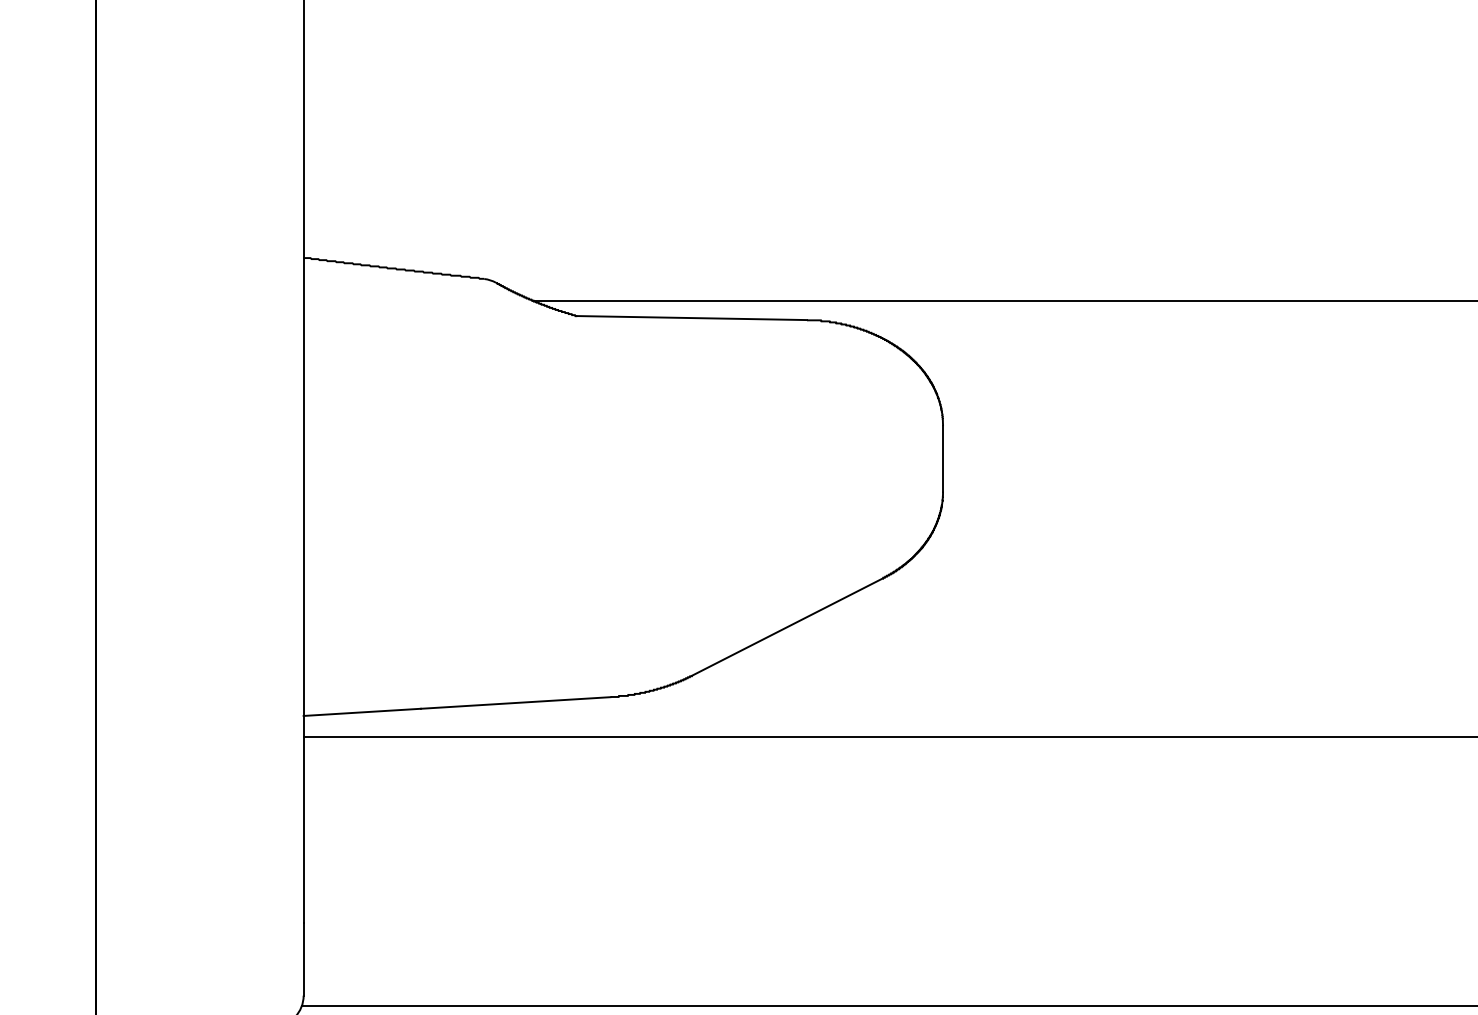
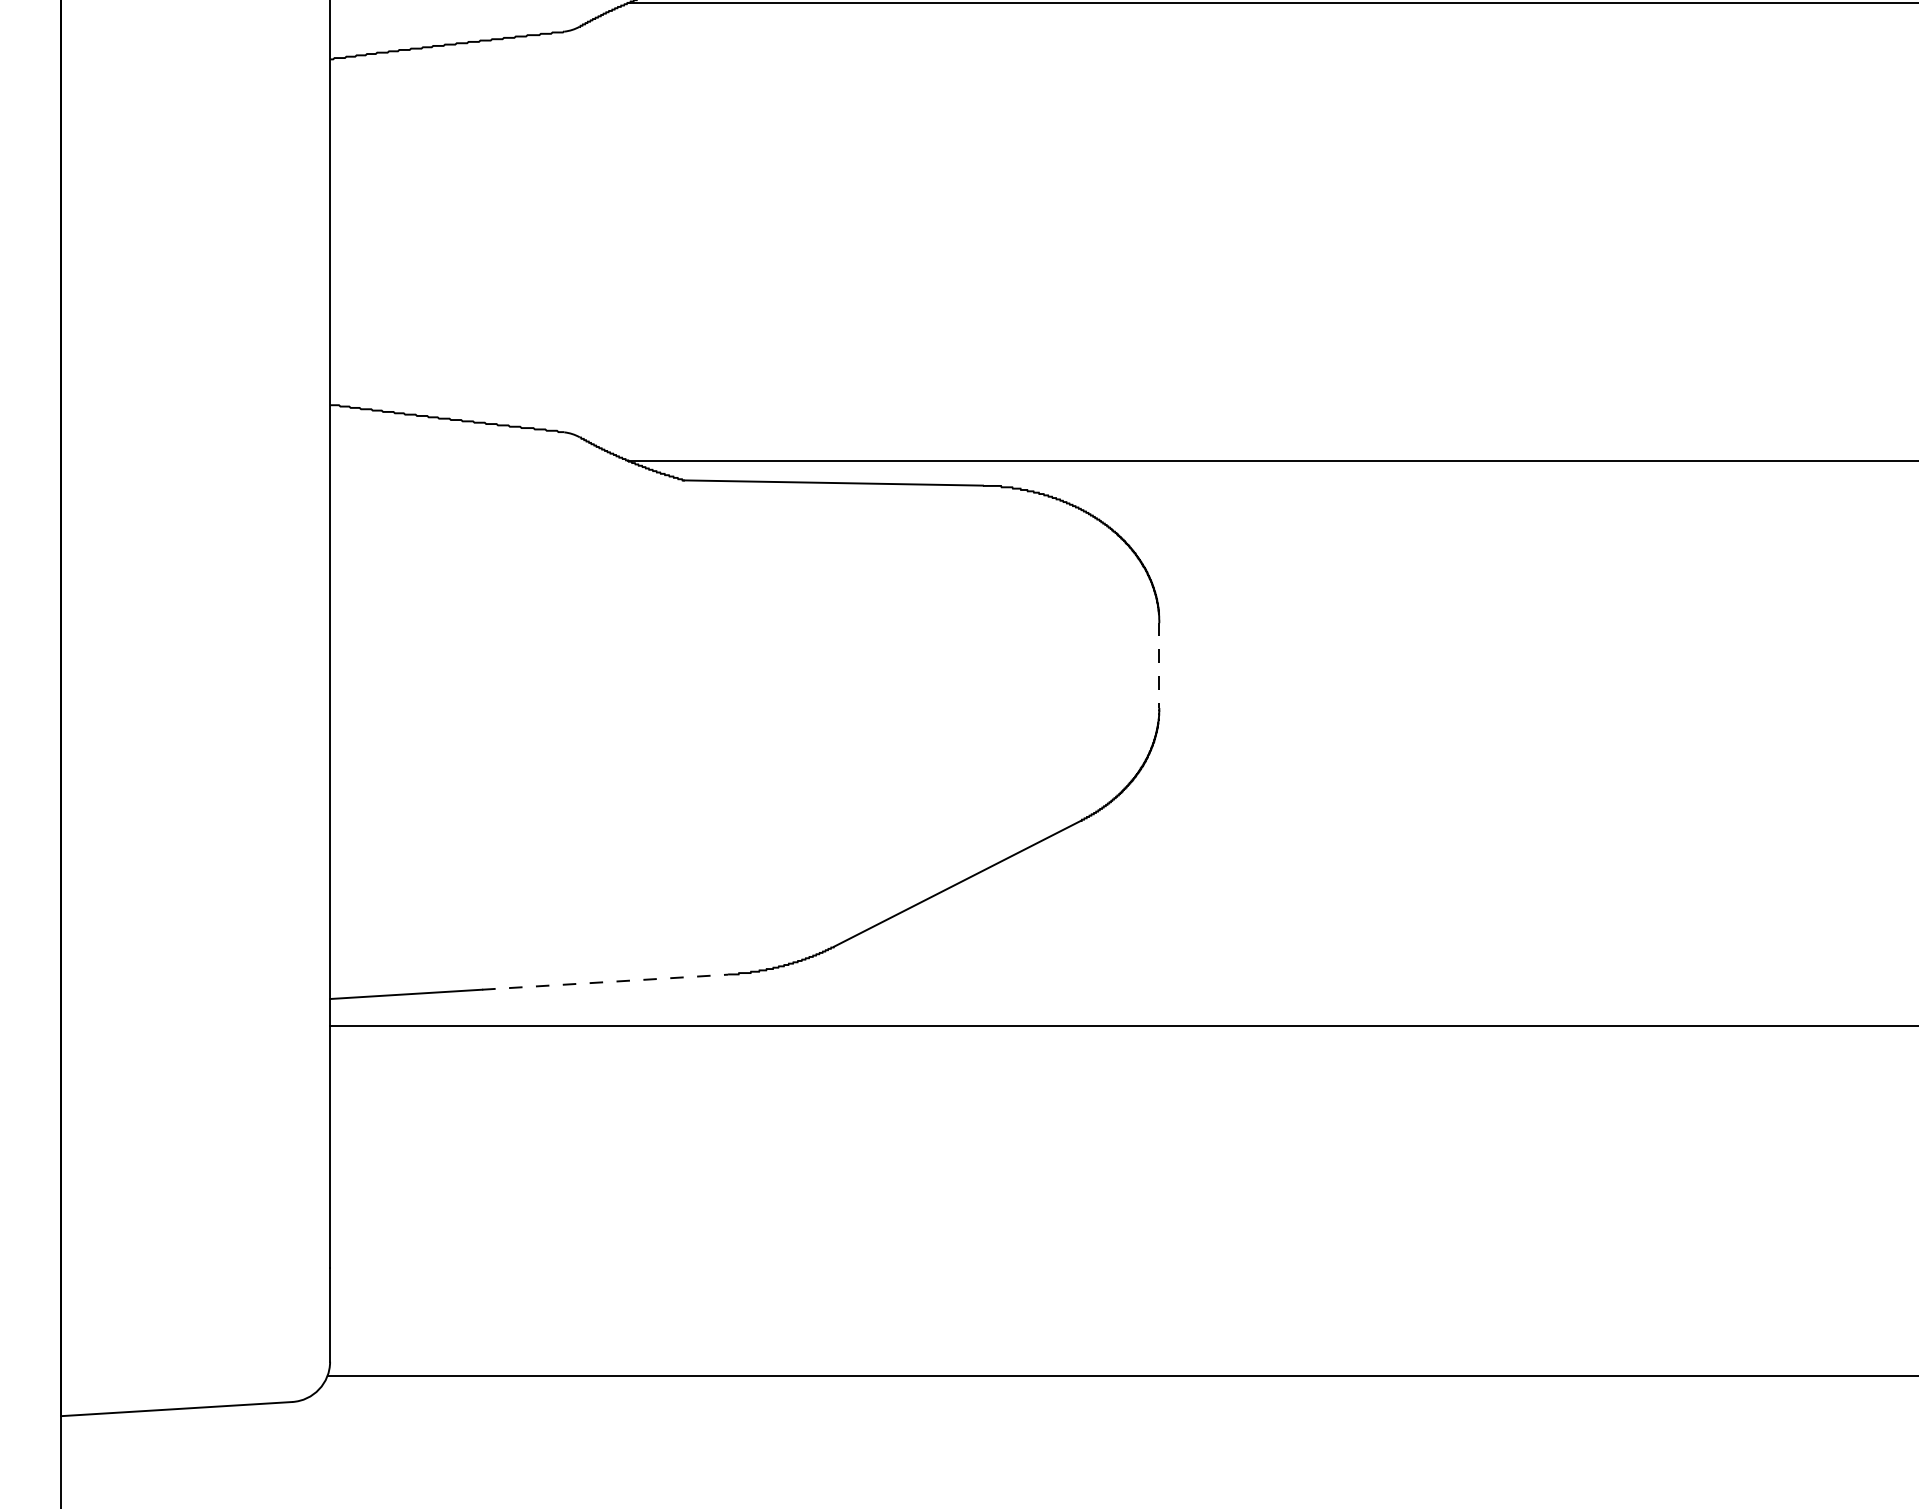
line: (943, 458) -> (1159, 665), solid -> dashed
line: (515, 703) -> (605, 982), solid -> dashed

